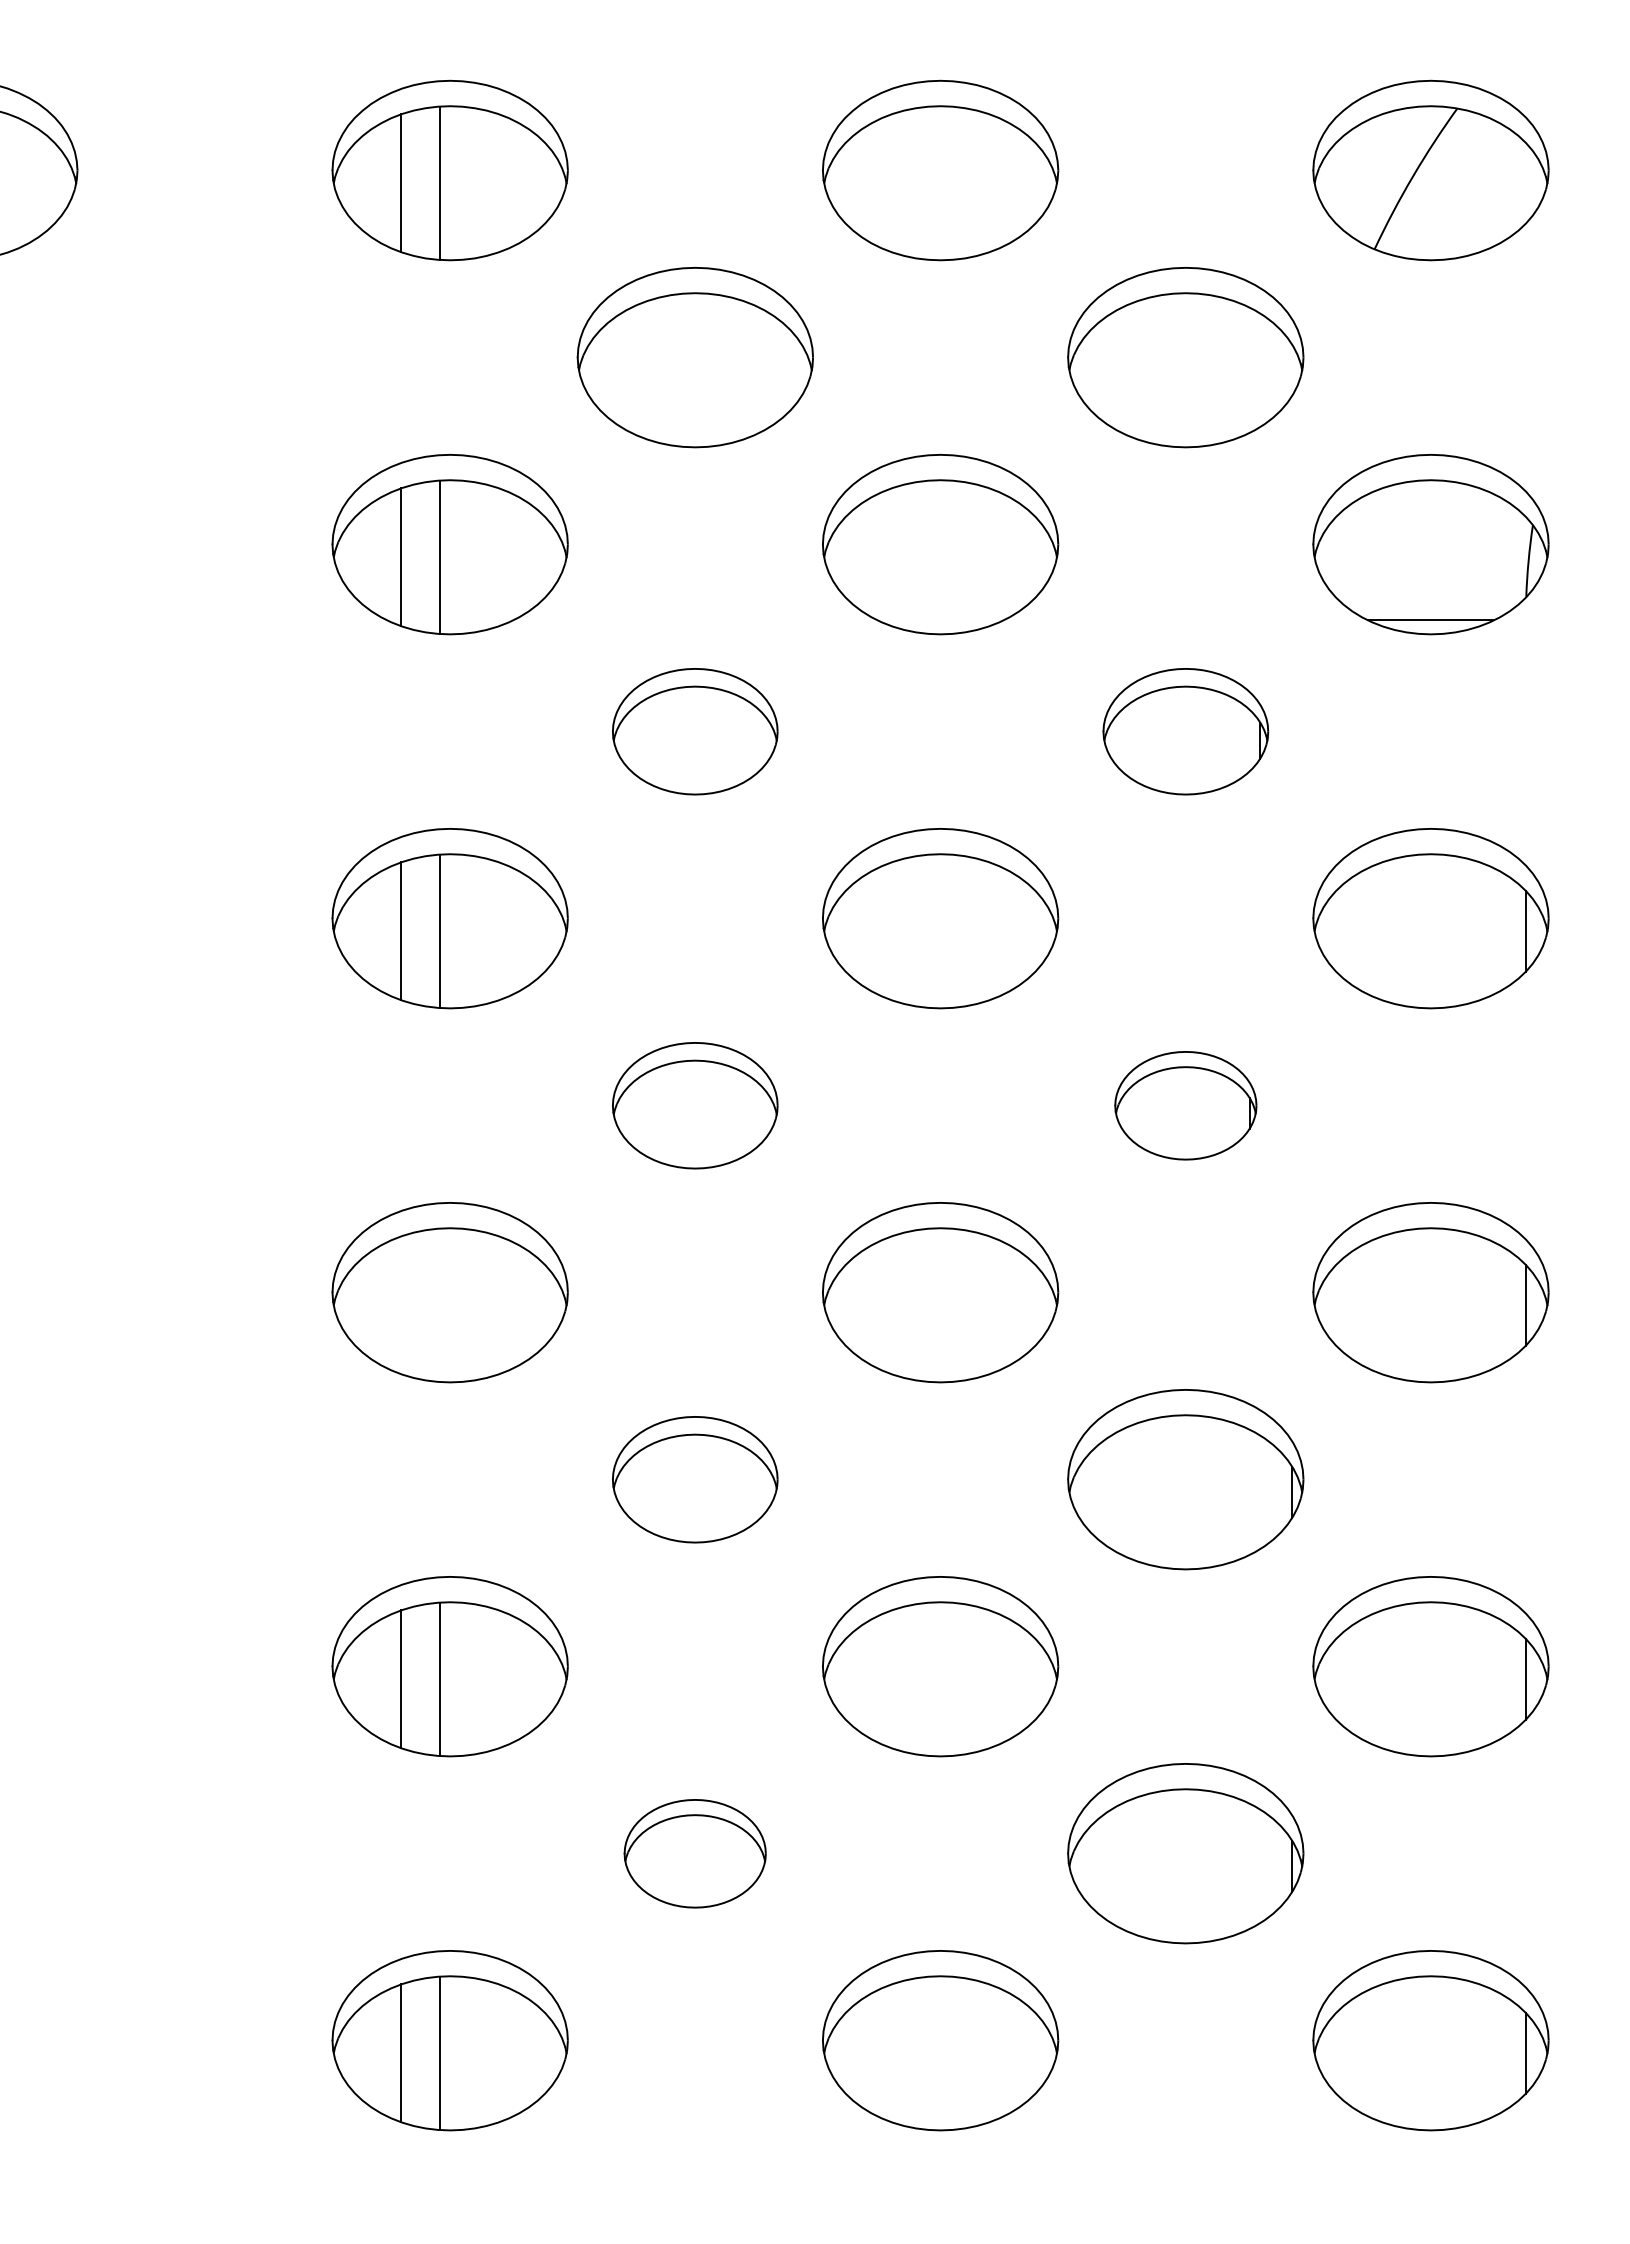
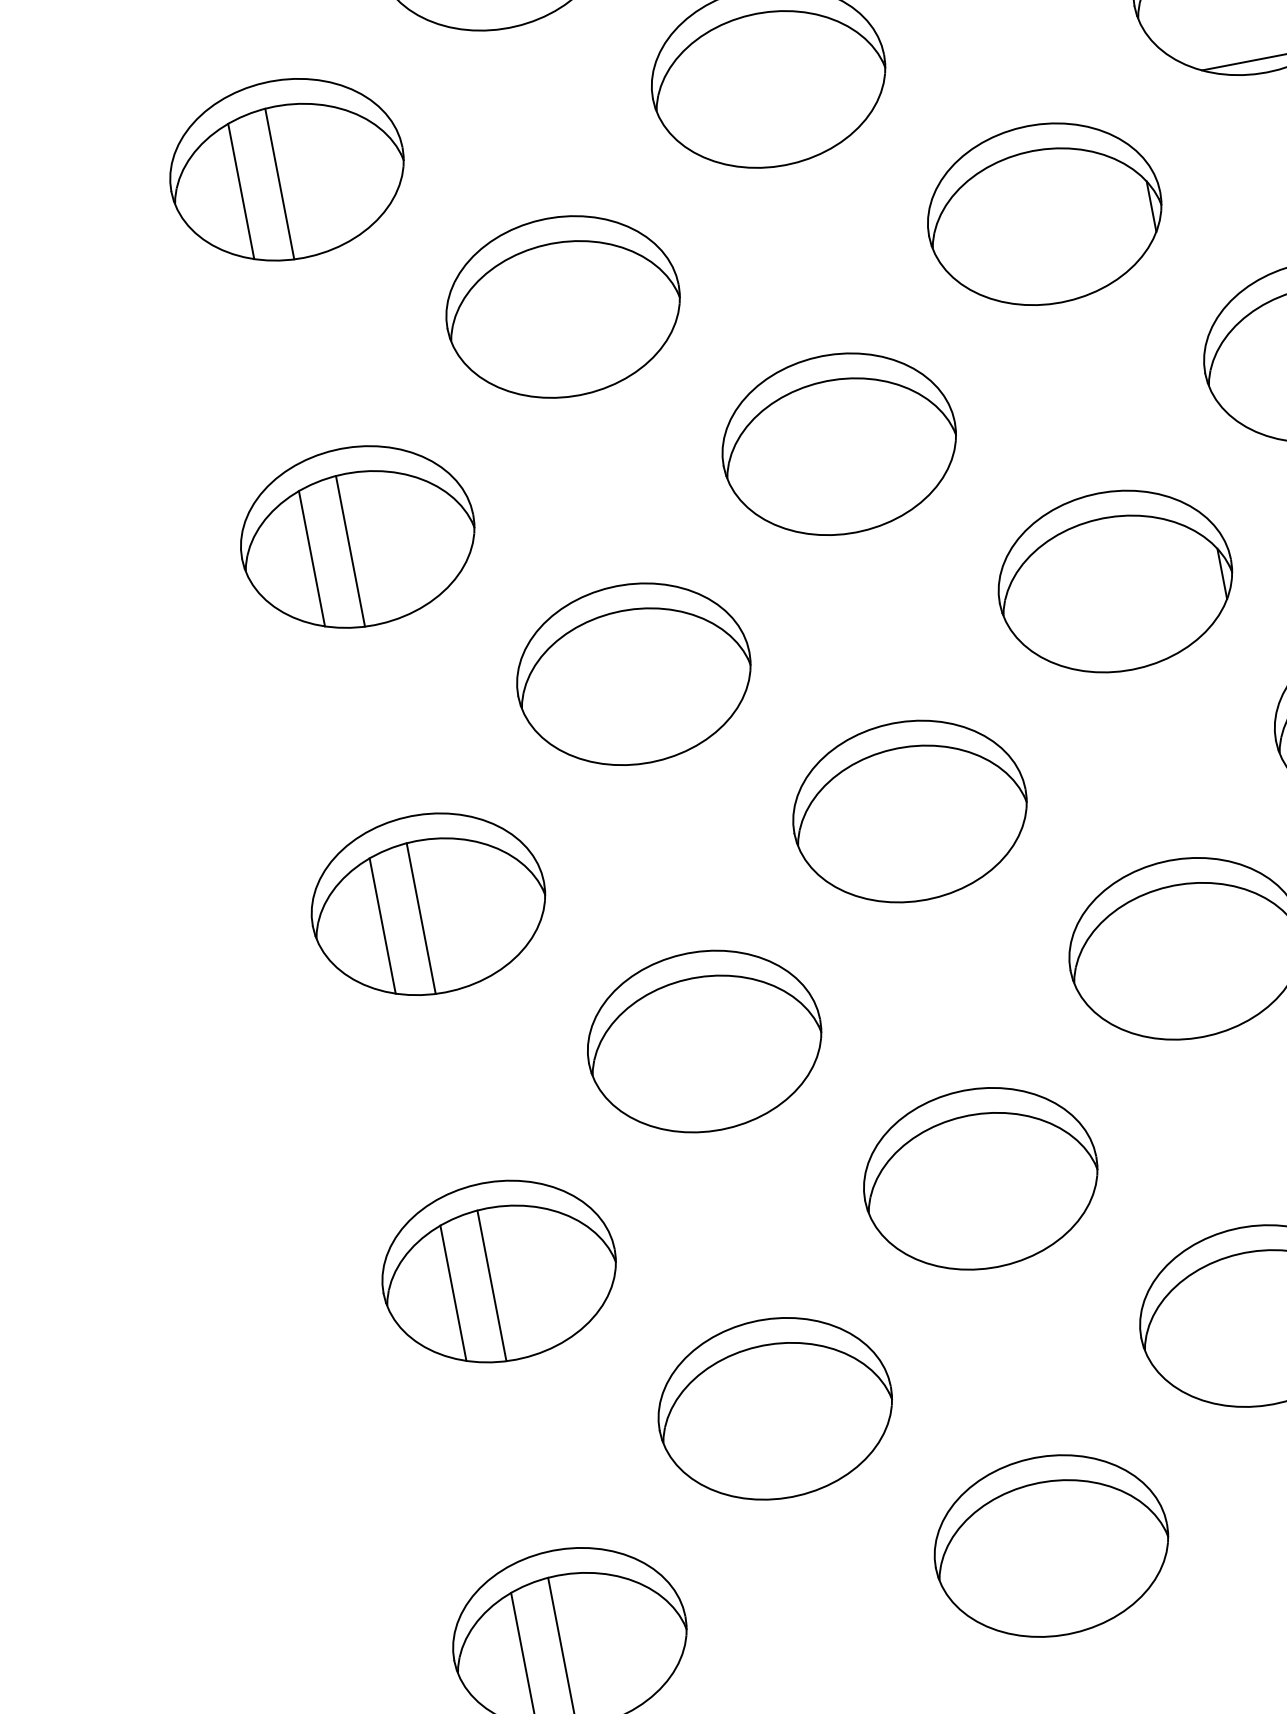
part: (694, 731) -> (562, 307), size x1.43
part: (1185, 731) -> (1044, 214), size x1.43
part: (694, 1105) -> (632, 674), size x1.43
part: (1185, 1105) -> (1115, 581), size x1.67
line: (401, 1305) -> (383, 926), added
line: (440, 1305) -> (421, 918), added
part: (694, 1479) -> (703, 1041), size x1.43
part: (694, 1853) -> (774, 1408), size x1.67

